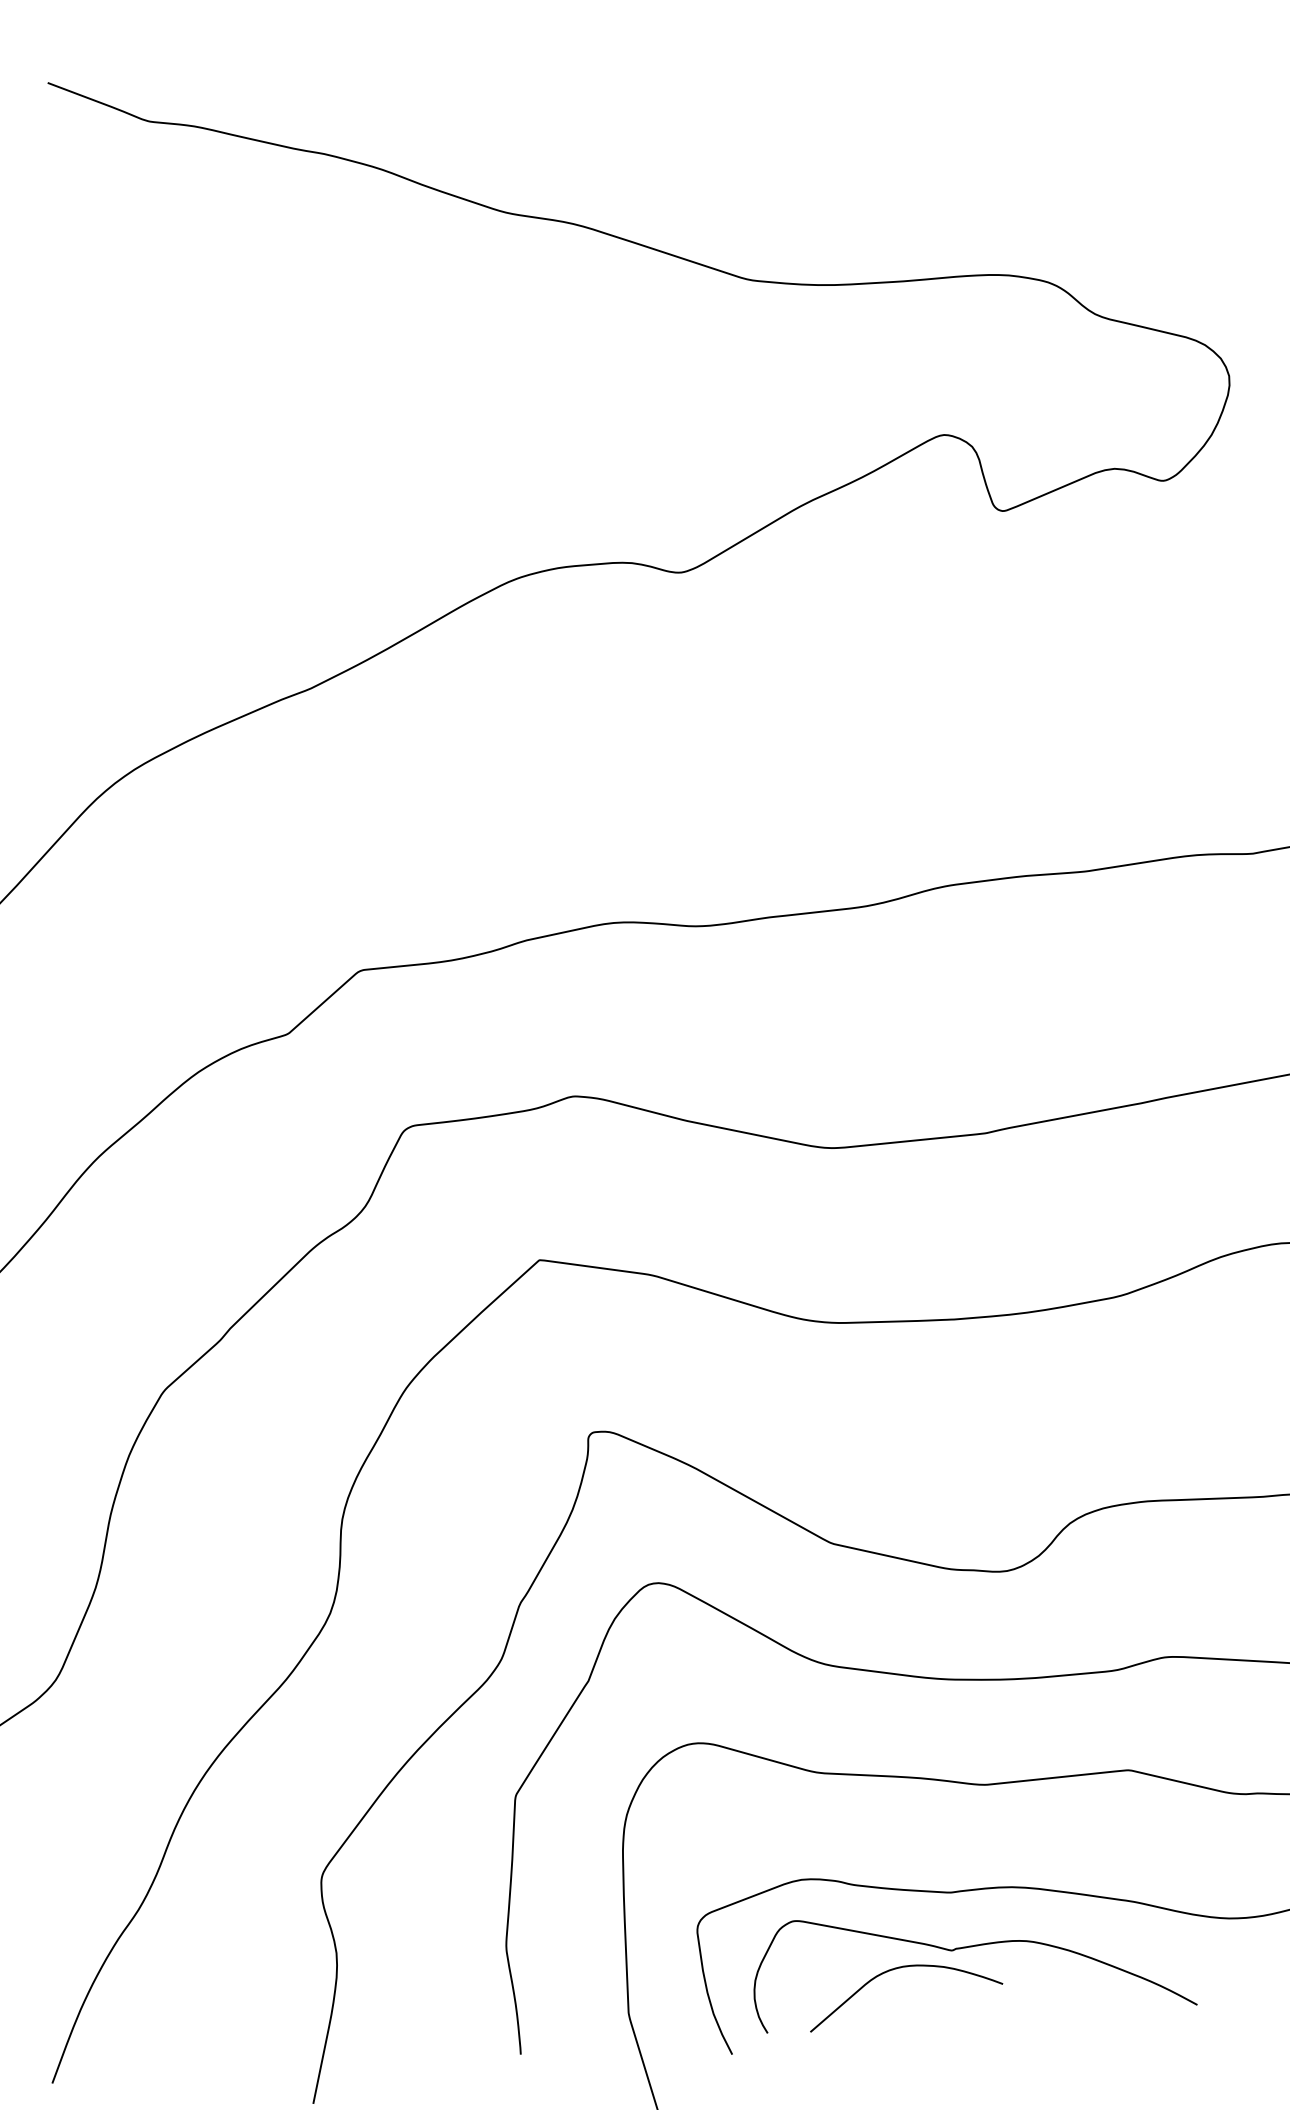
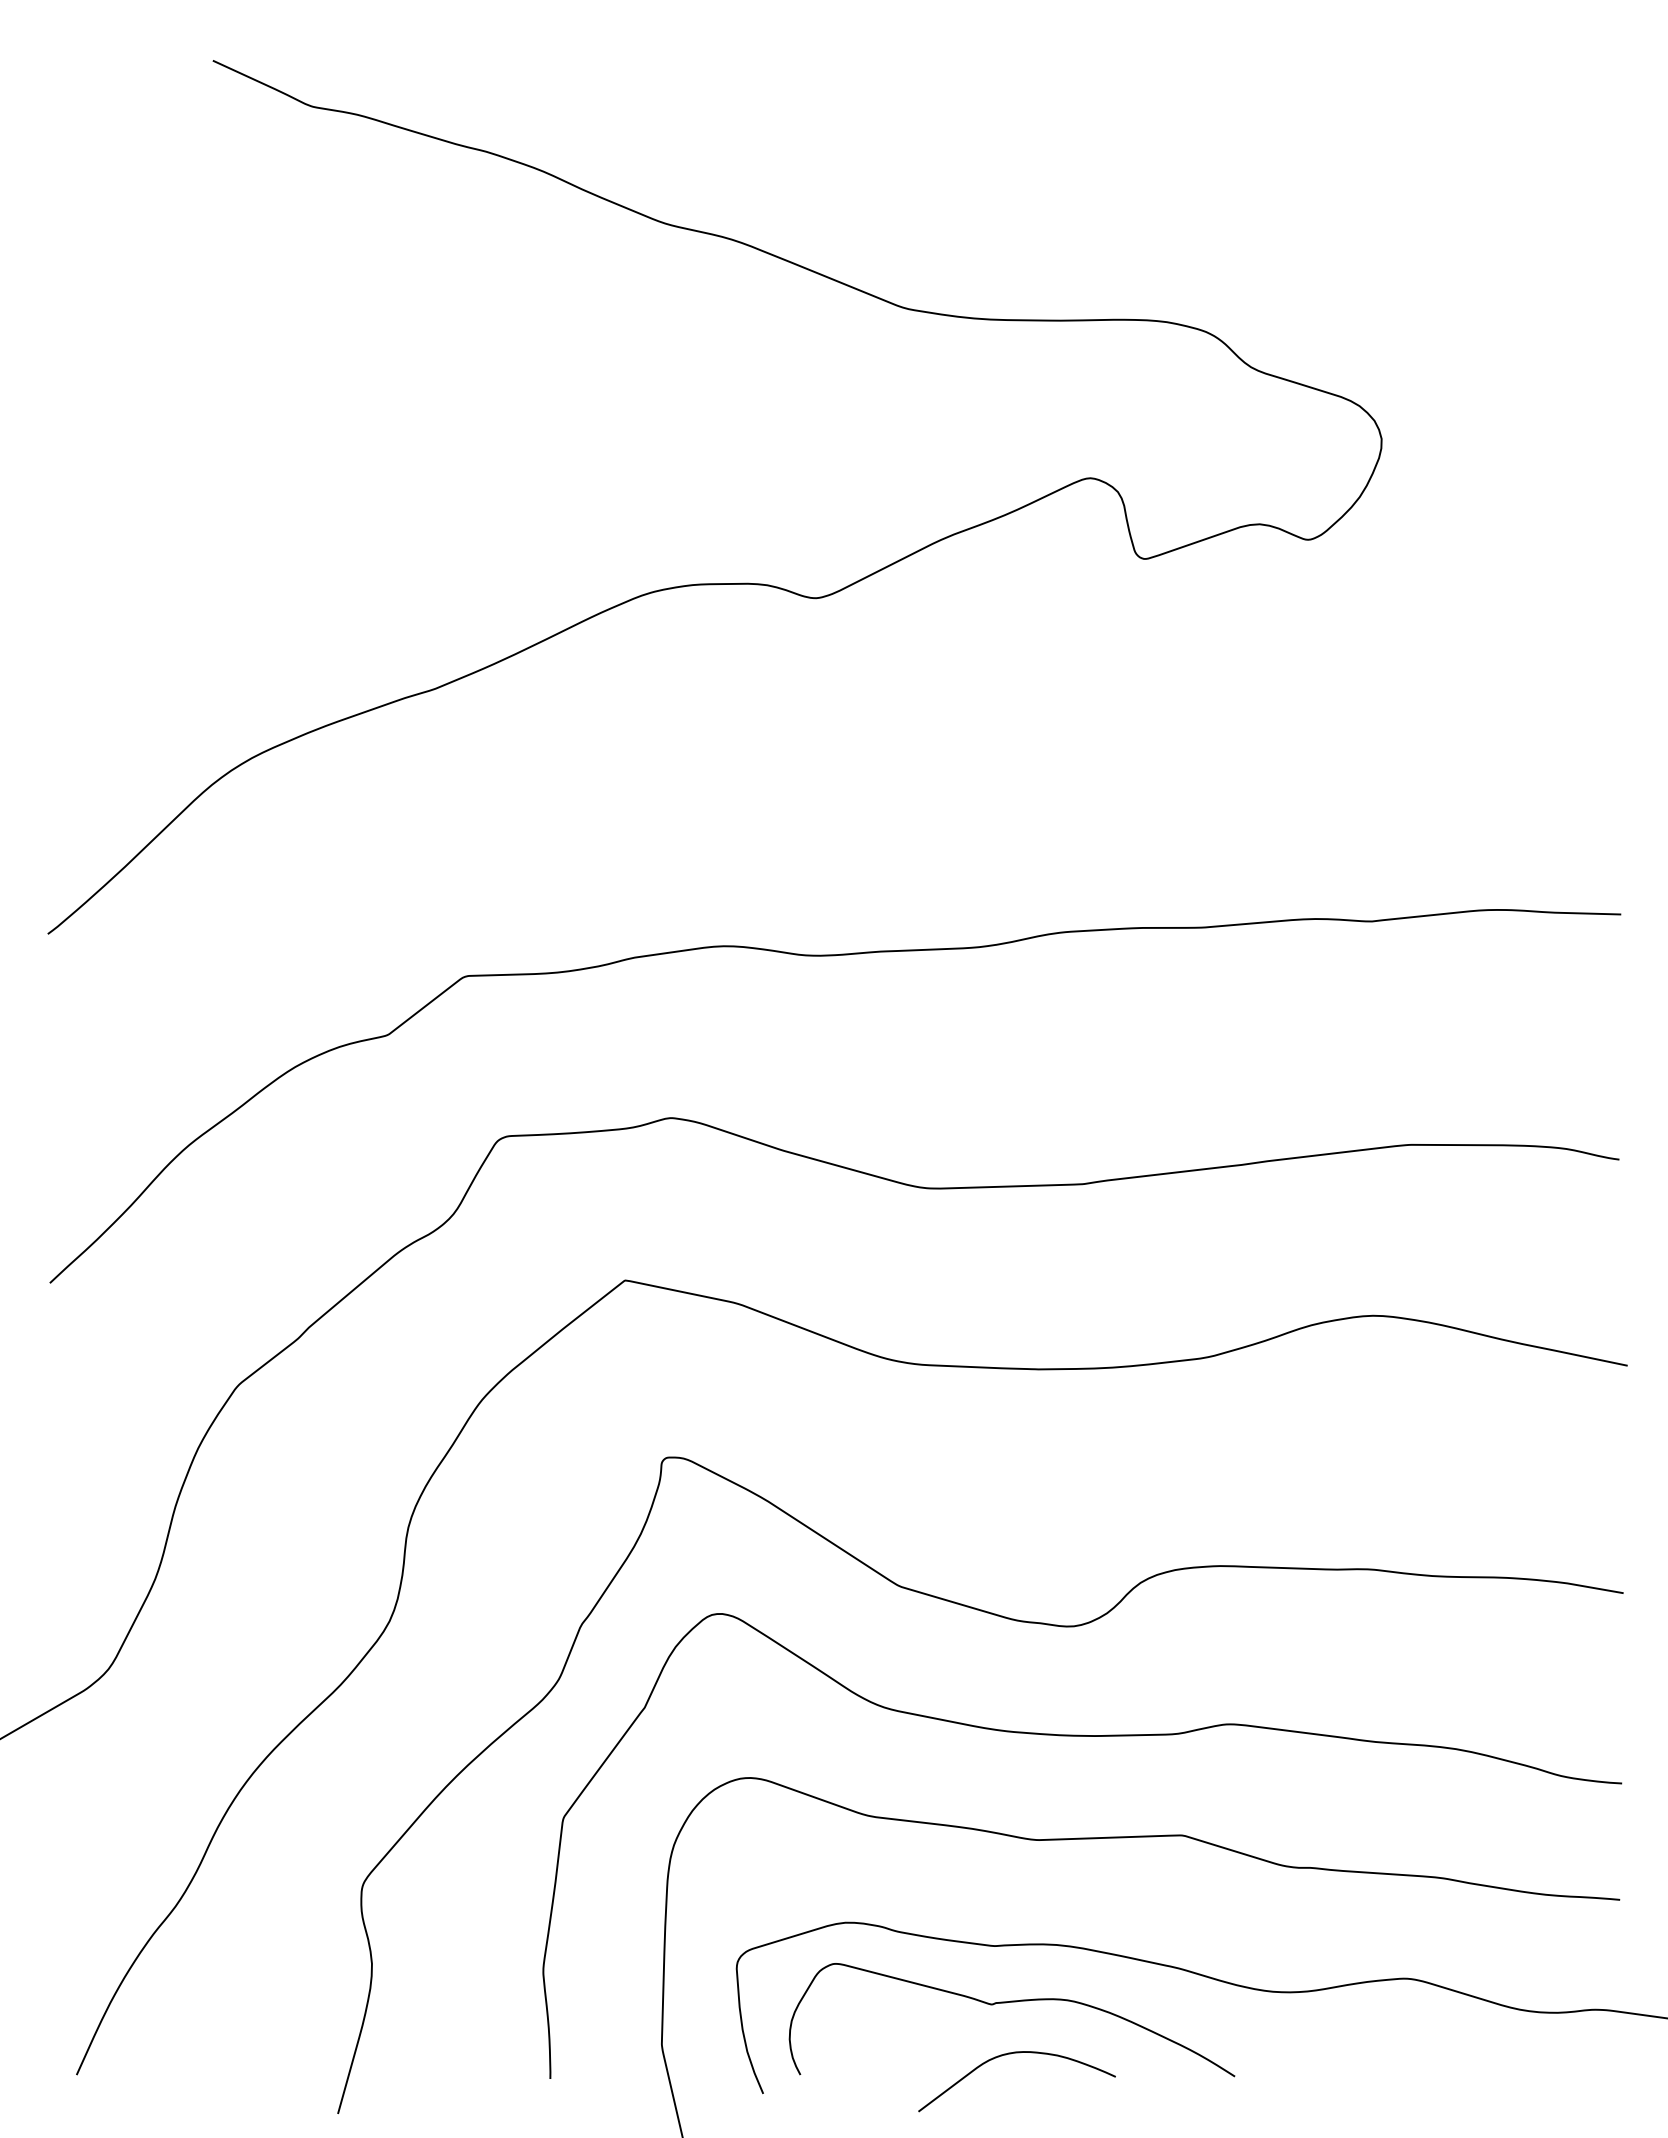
curve: (898, 1969) -> (1011, 2054), moved

